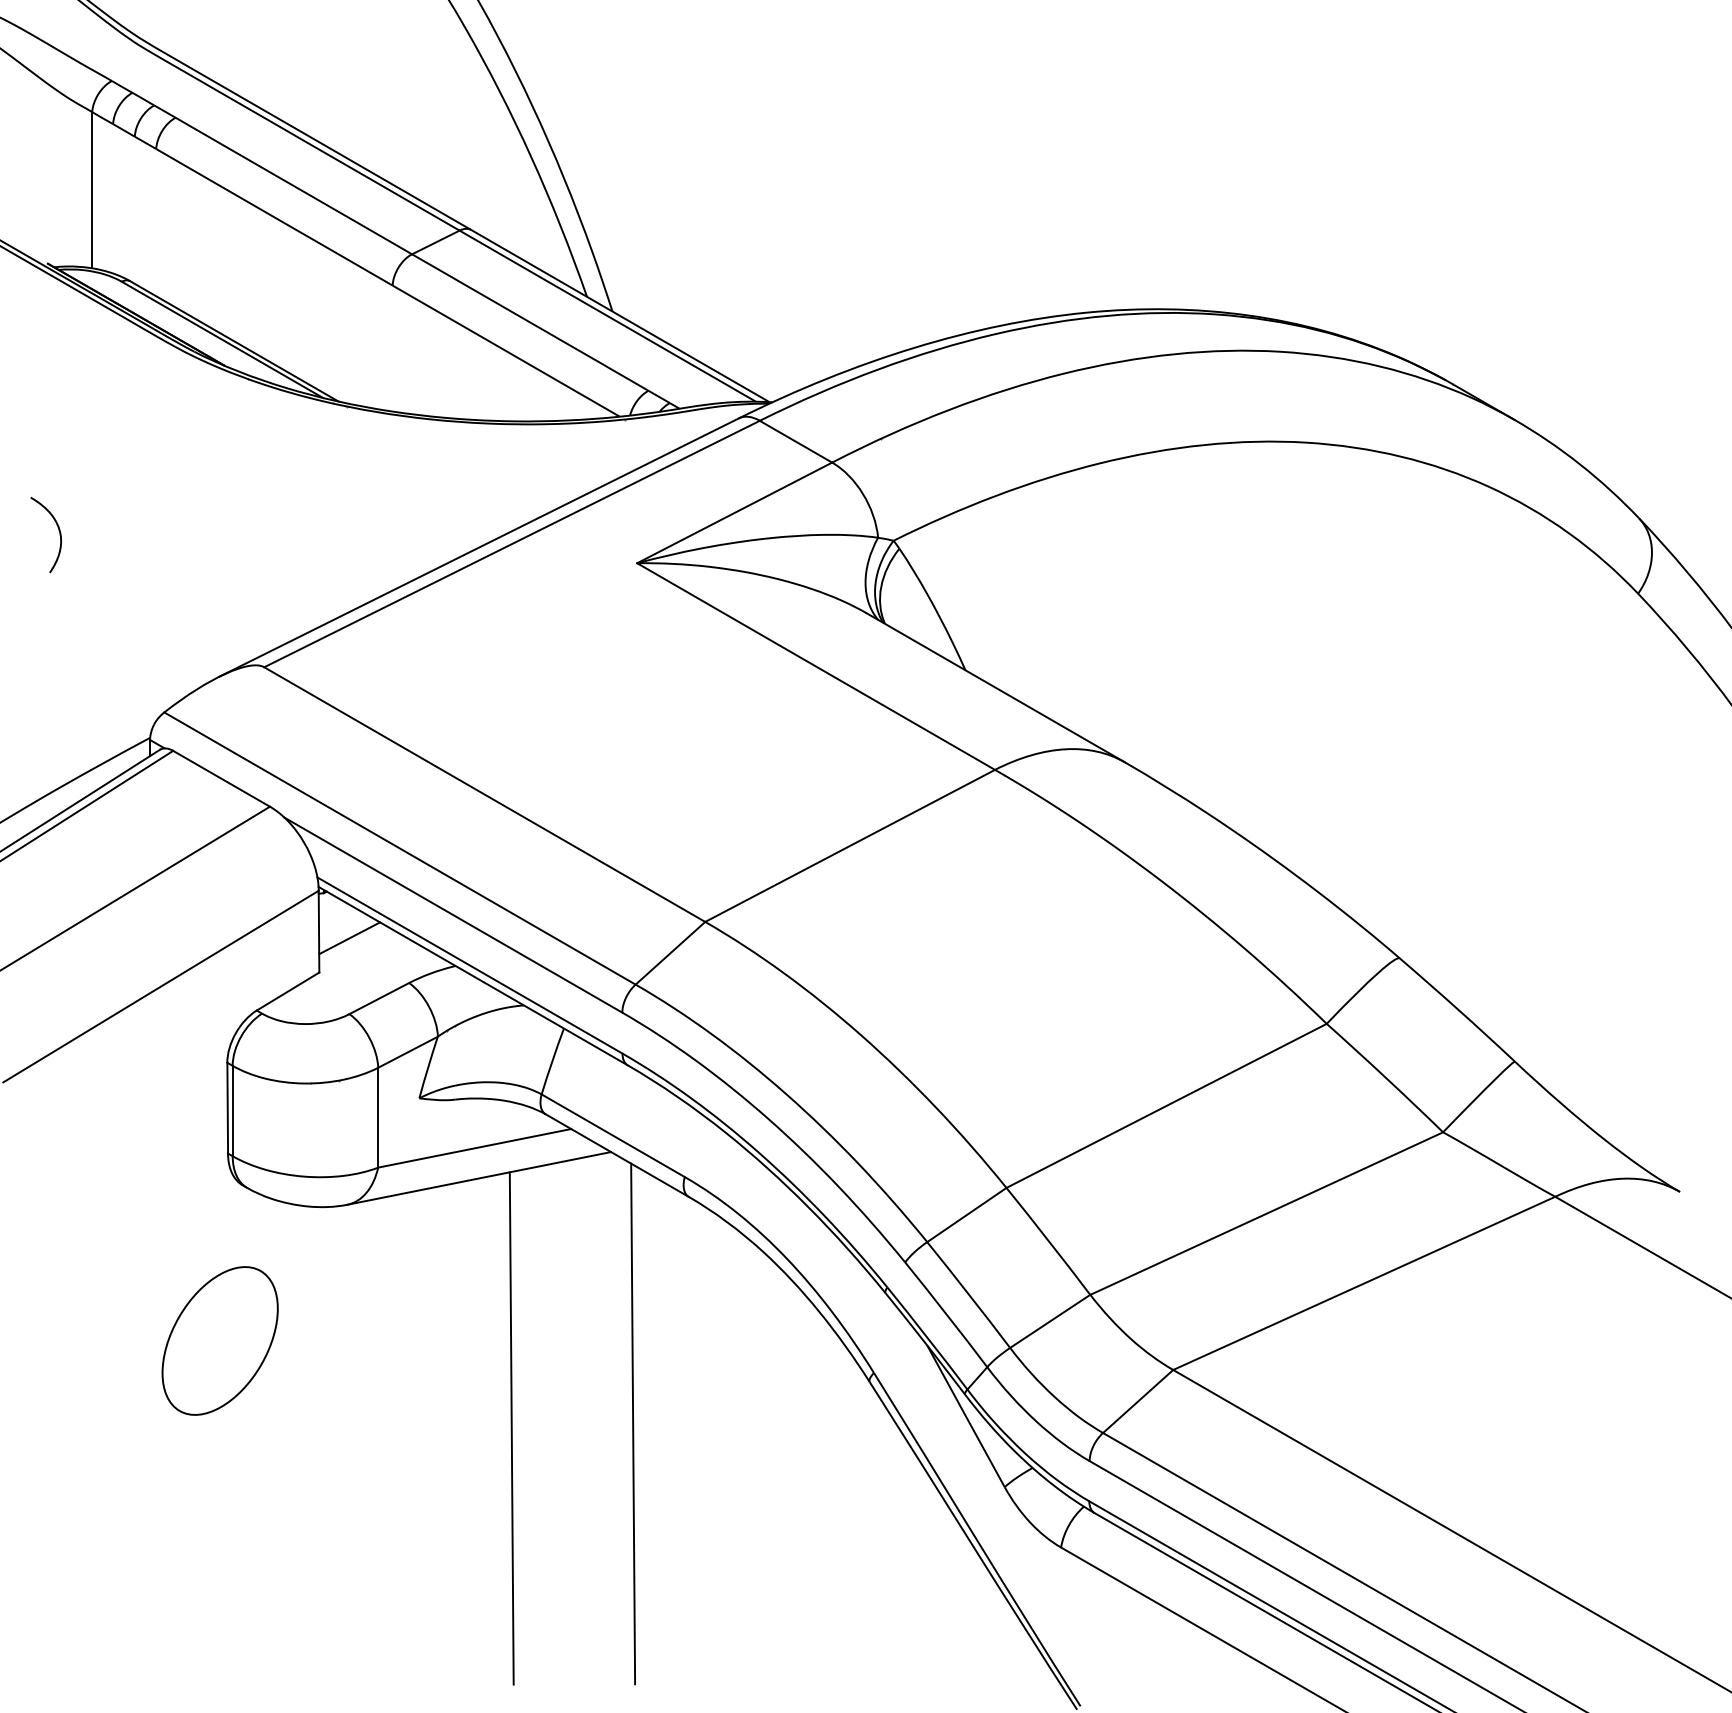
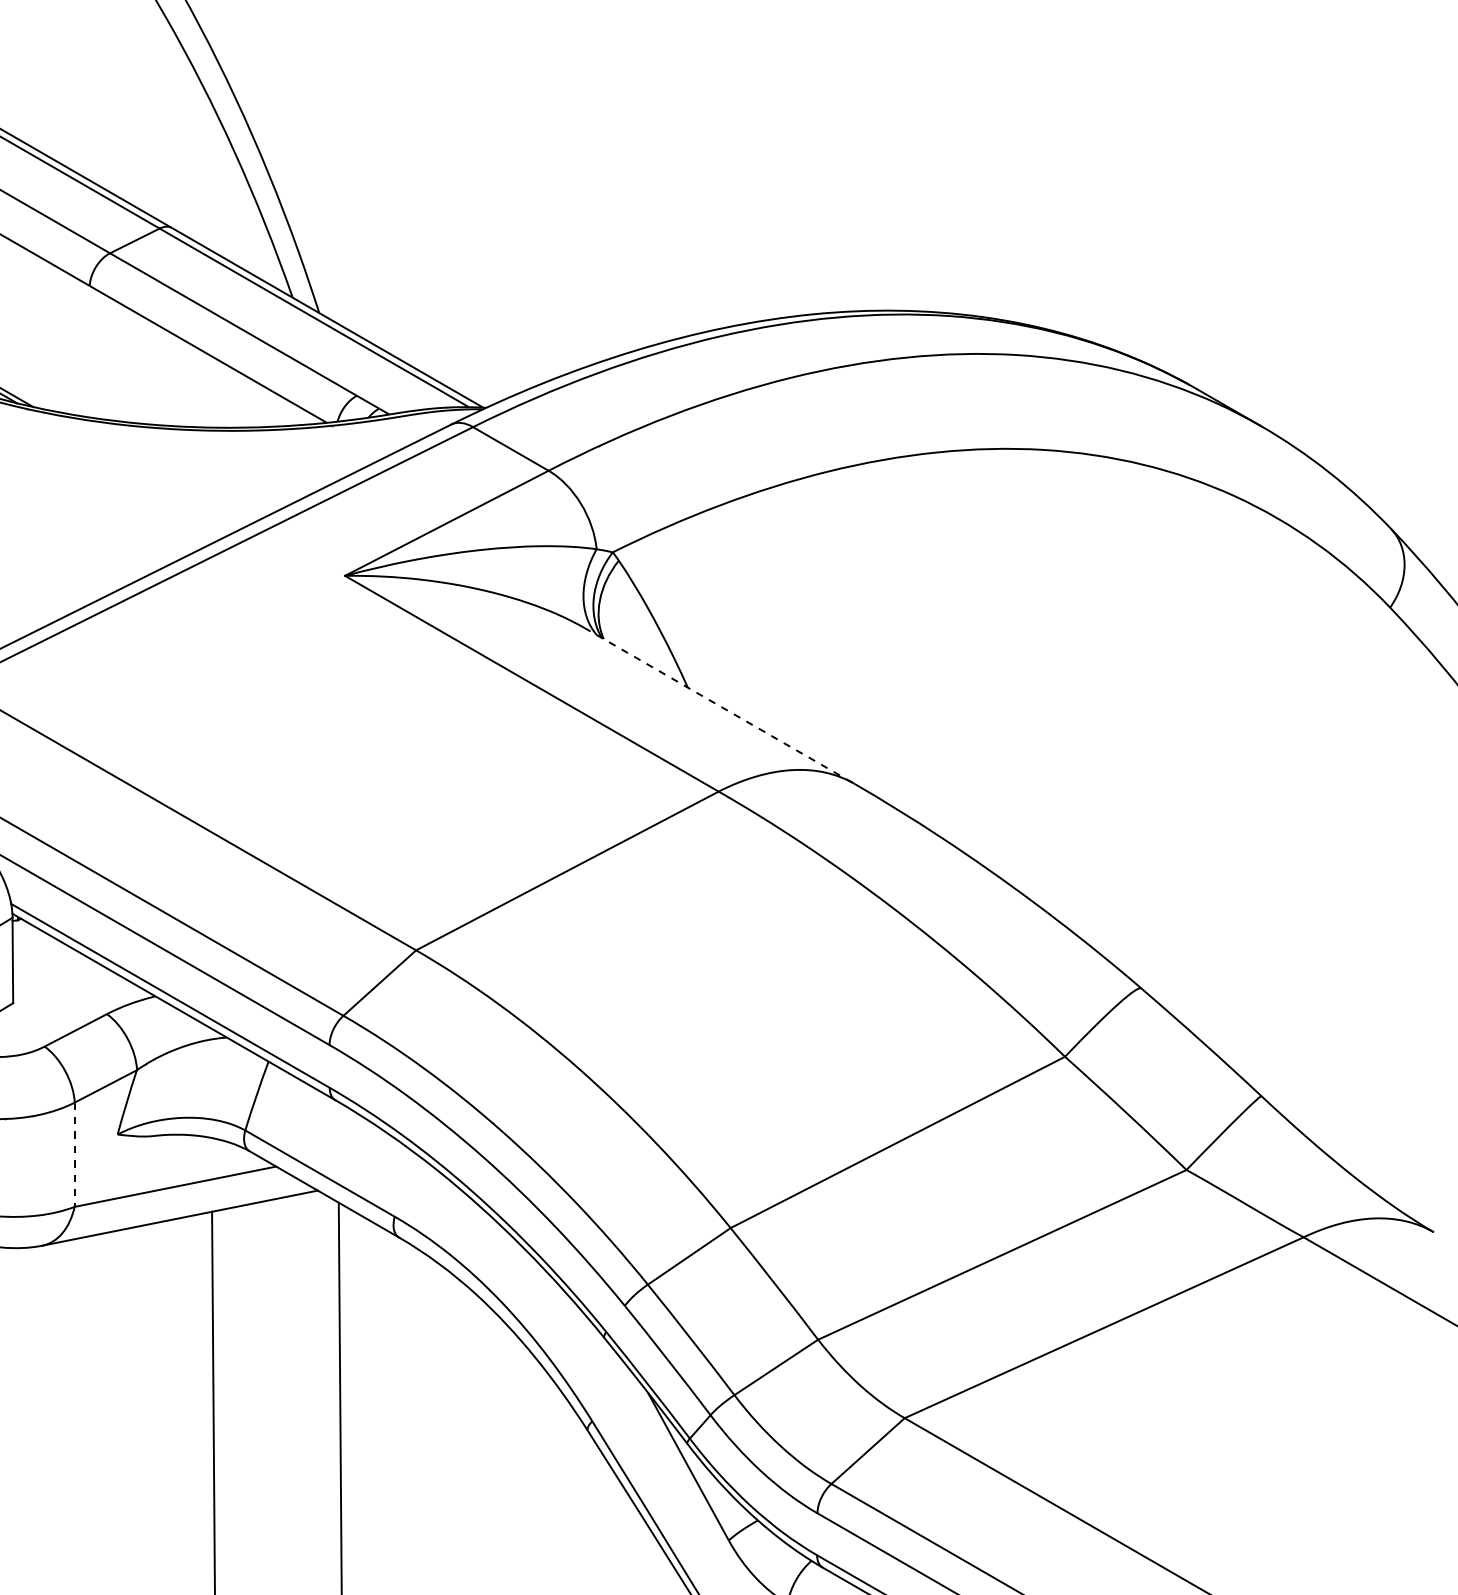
line: (996, 687) -> (720, 705), solid -> dashed
line: (349, 938) -> (44, 967), removed
line: (378, 1117) -> (74, 1154), solid -> dashed

